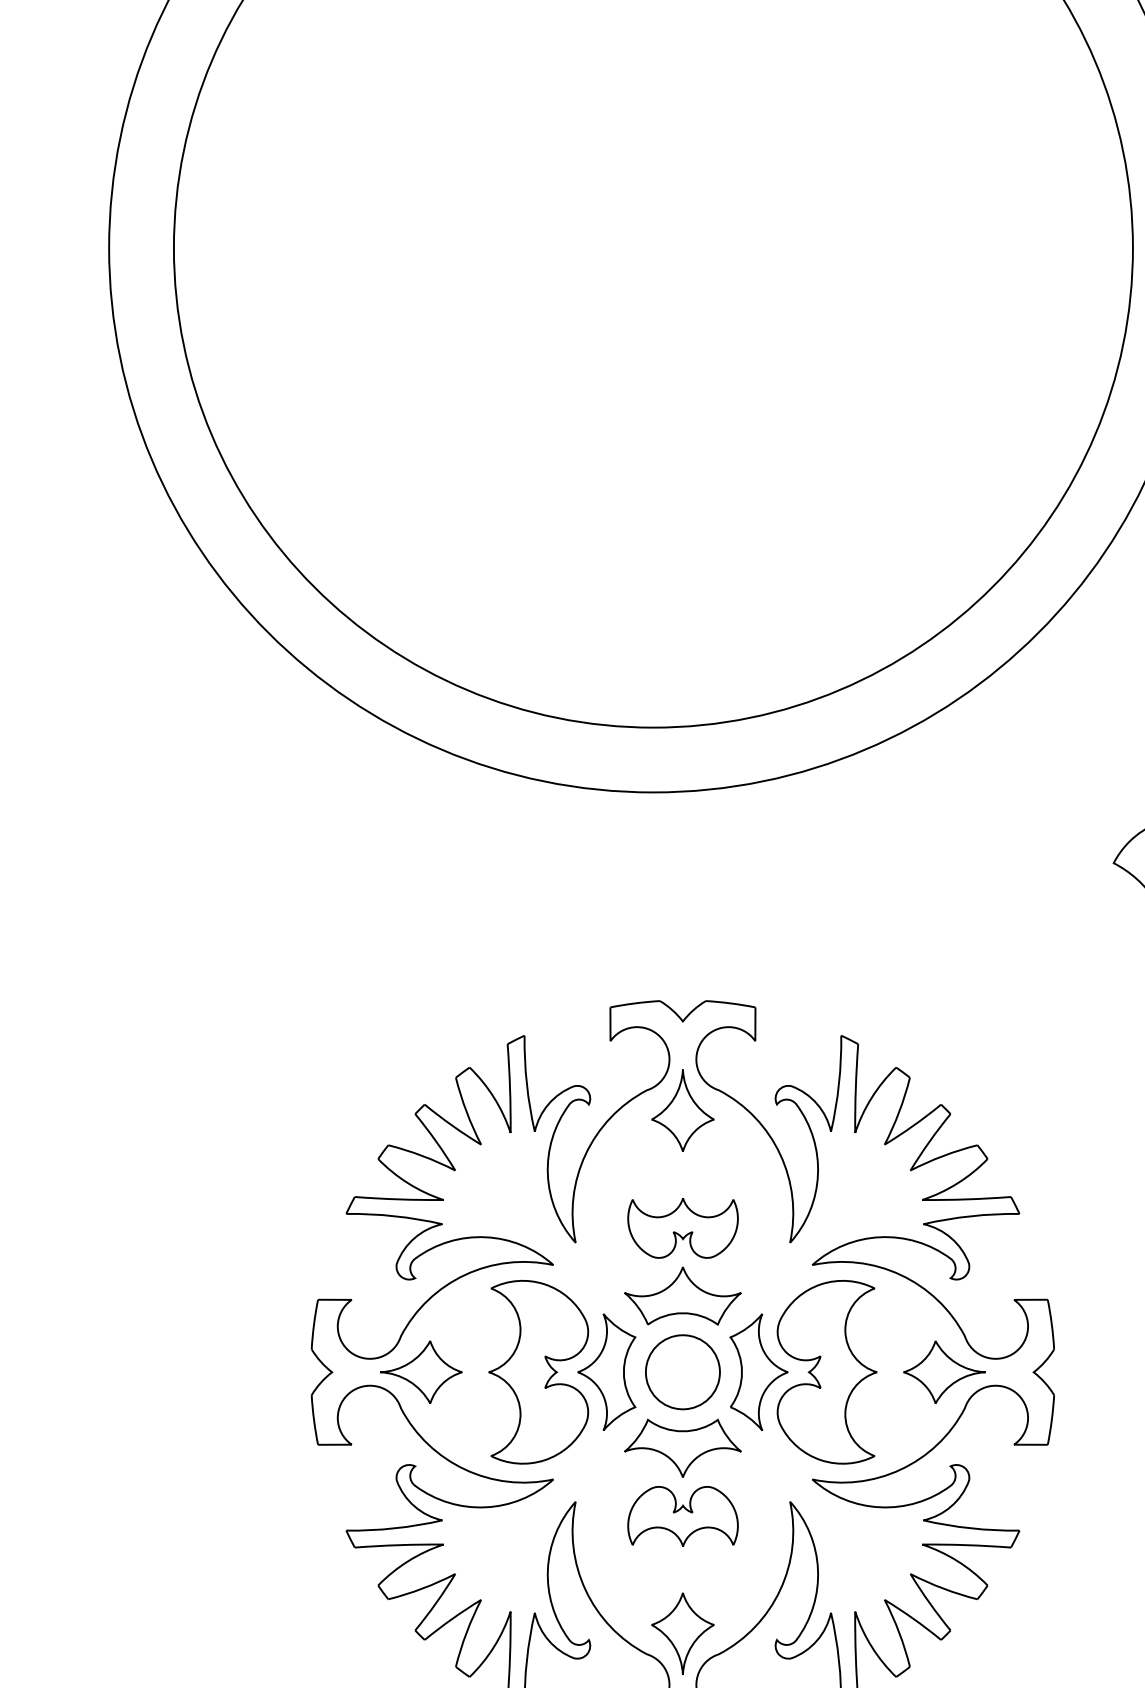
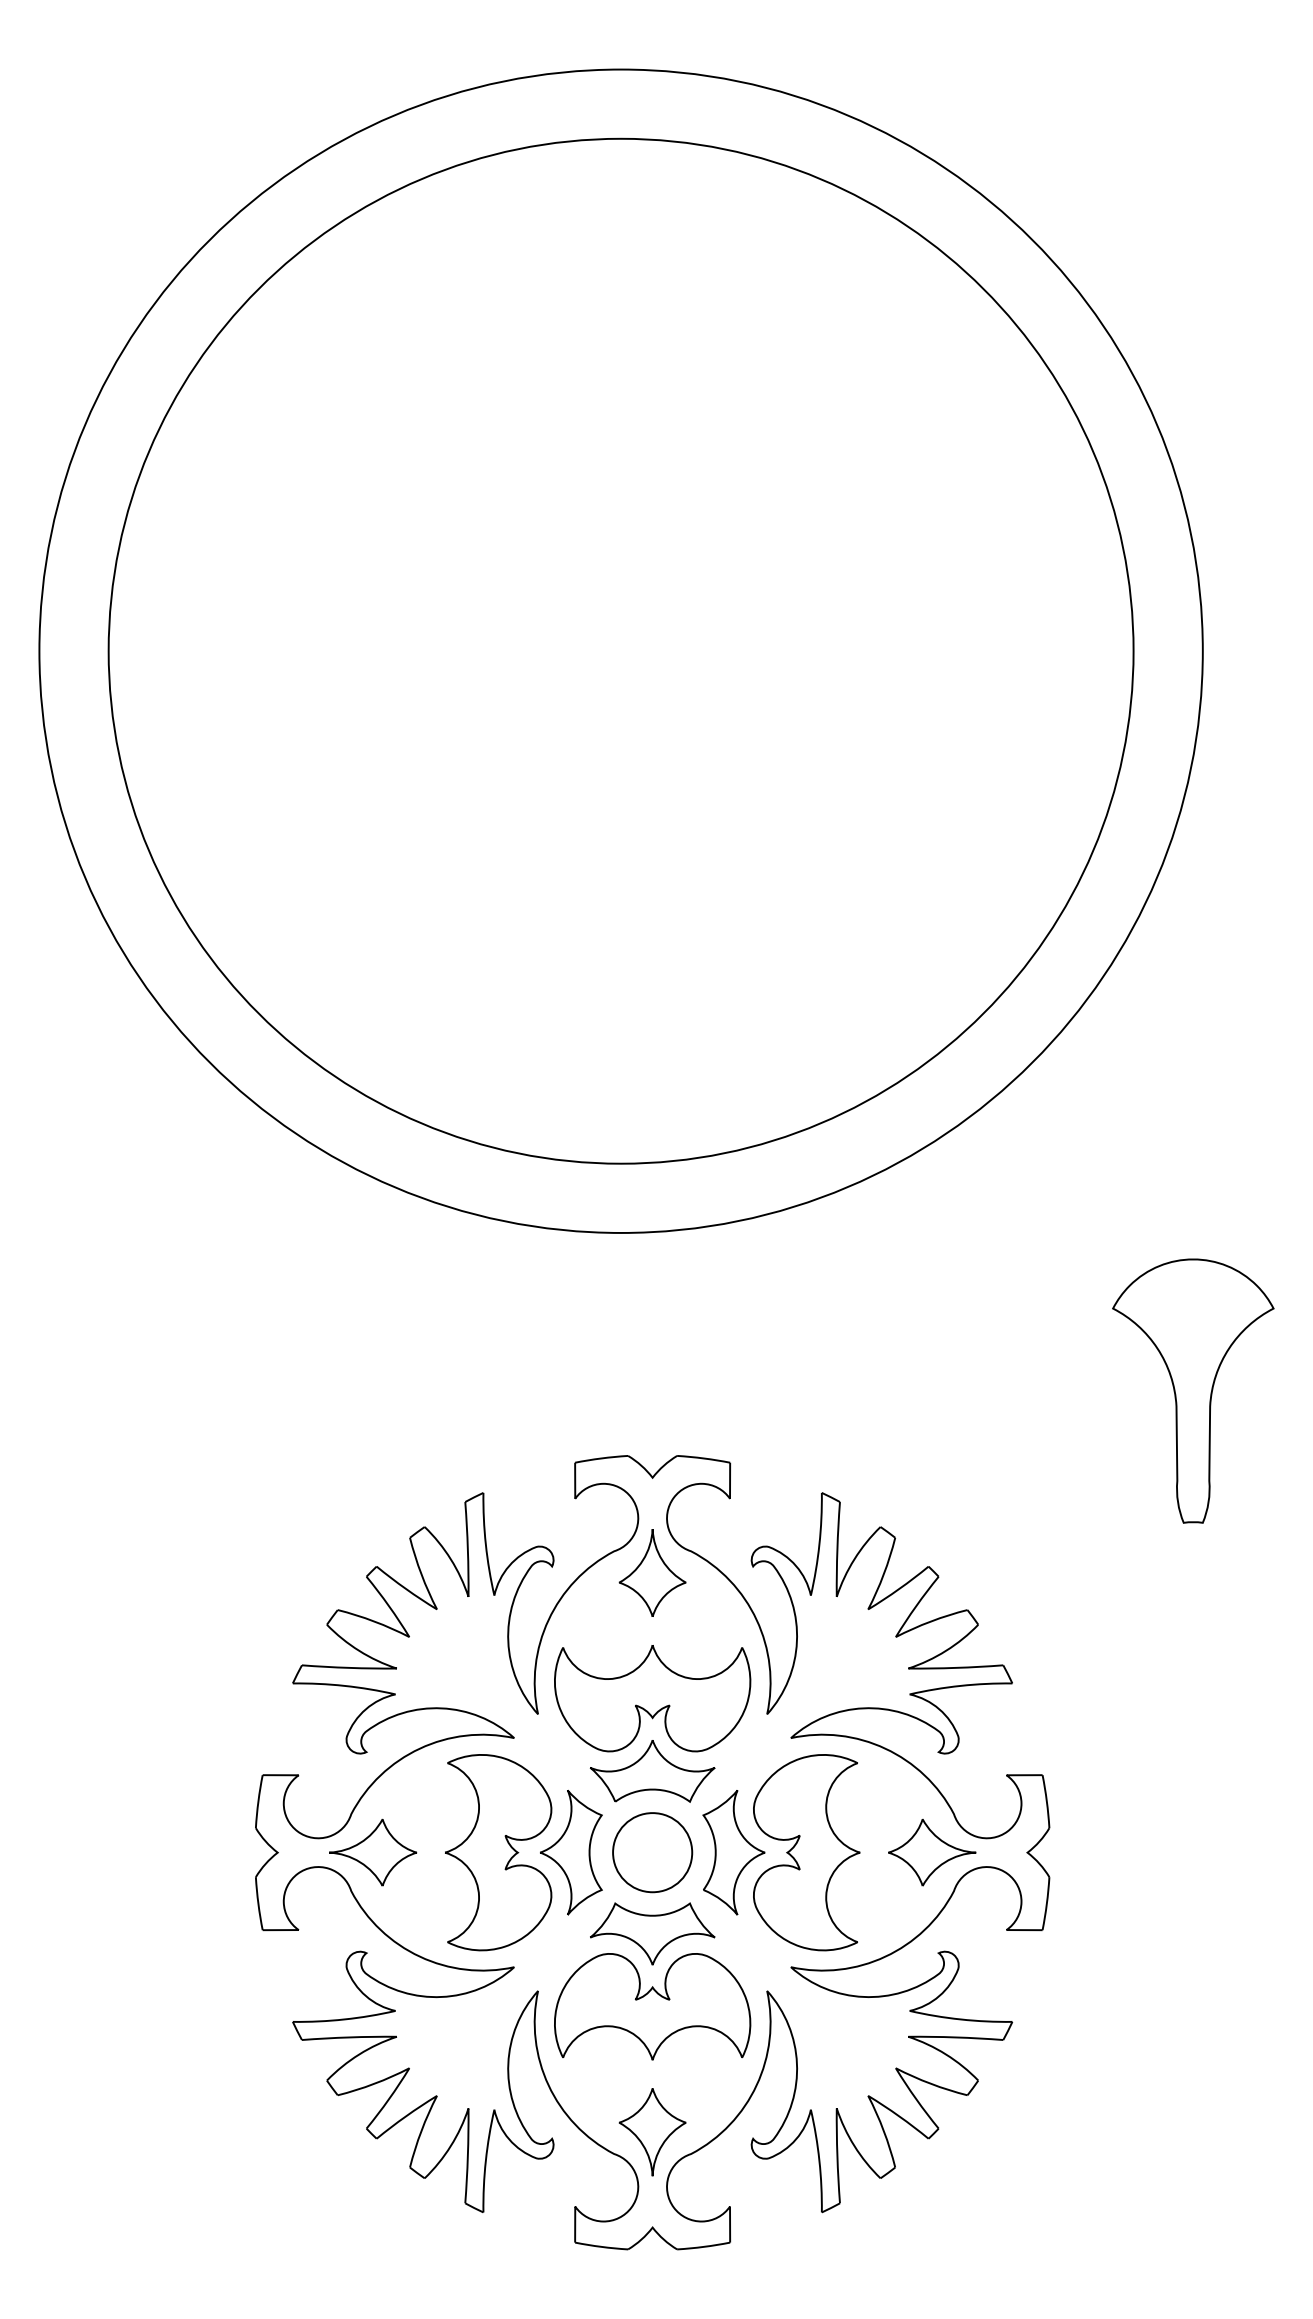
part: (682, 1228) -> (652, 1698), size x1.67
part: (682, 1516) -> (652, 2006), size x1.67

